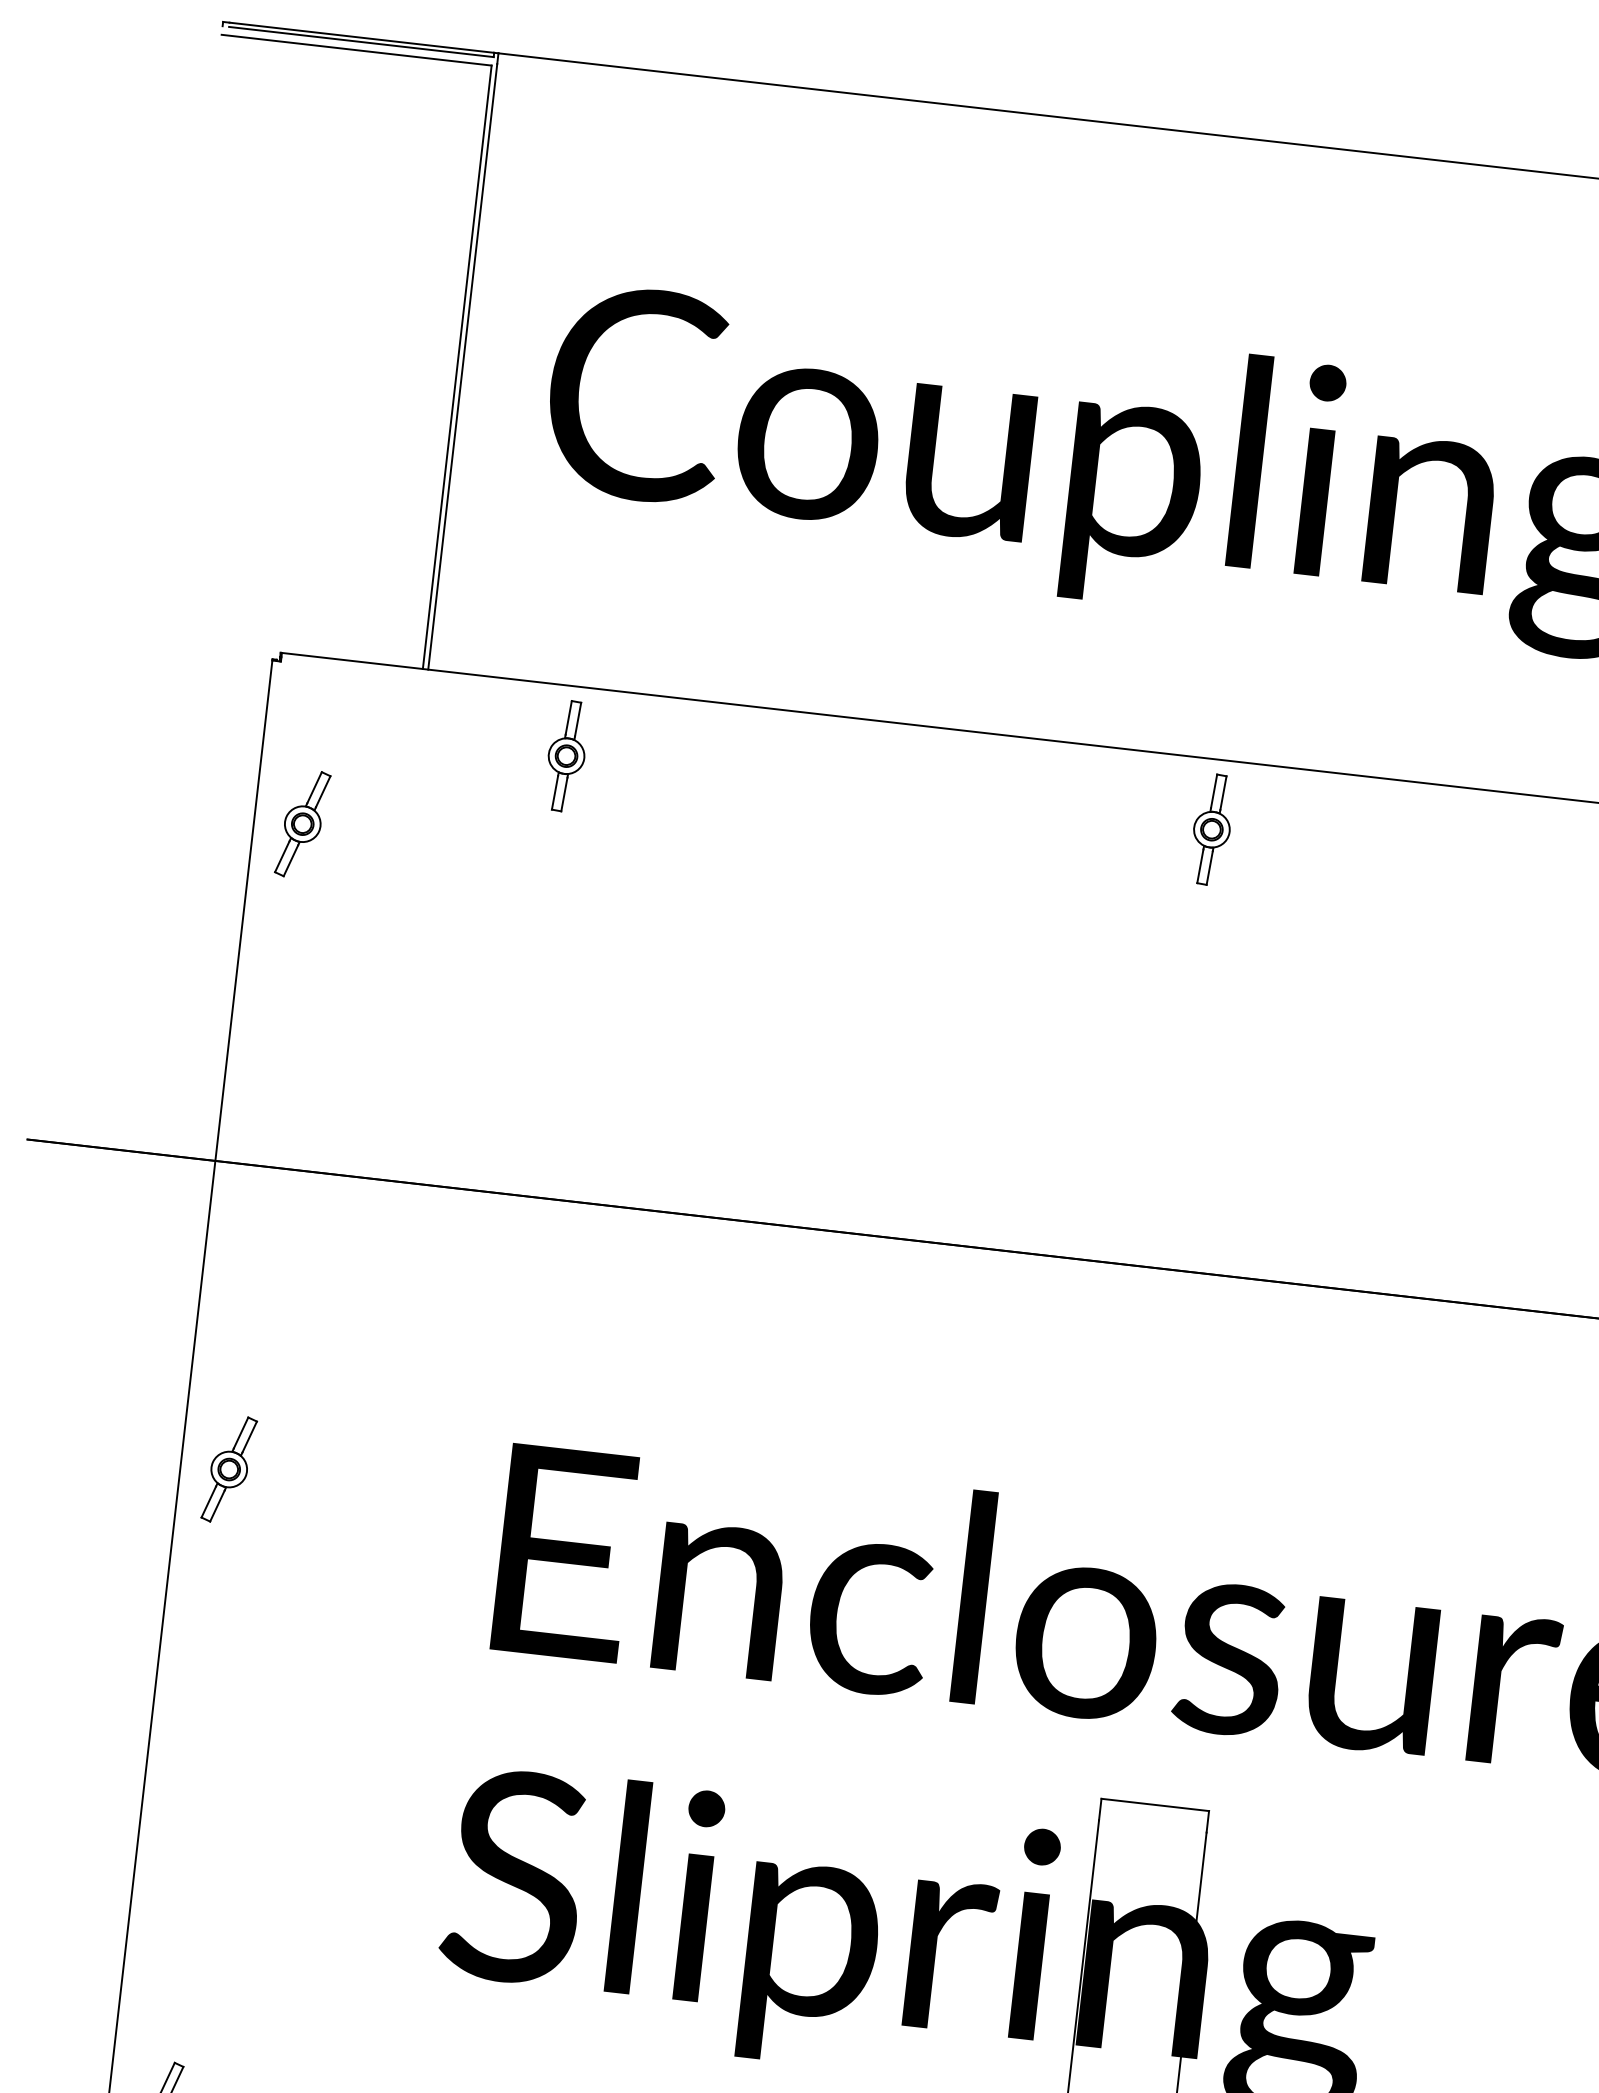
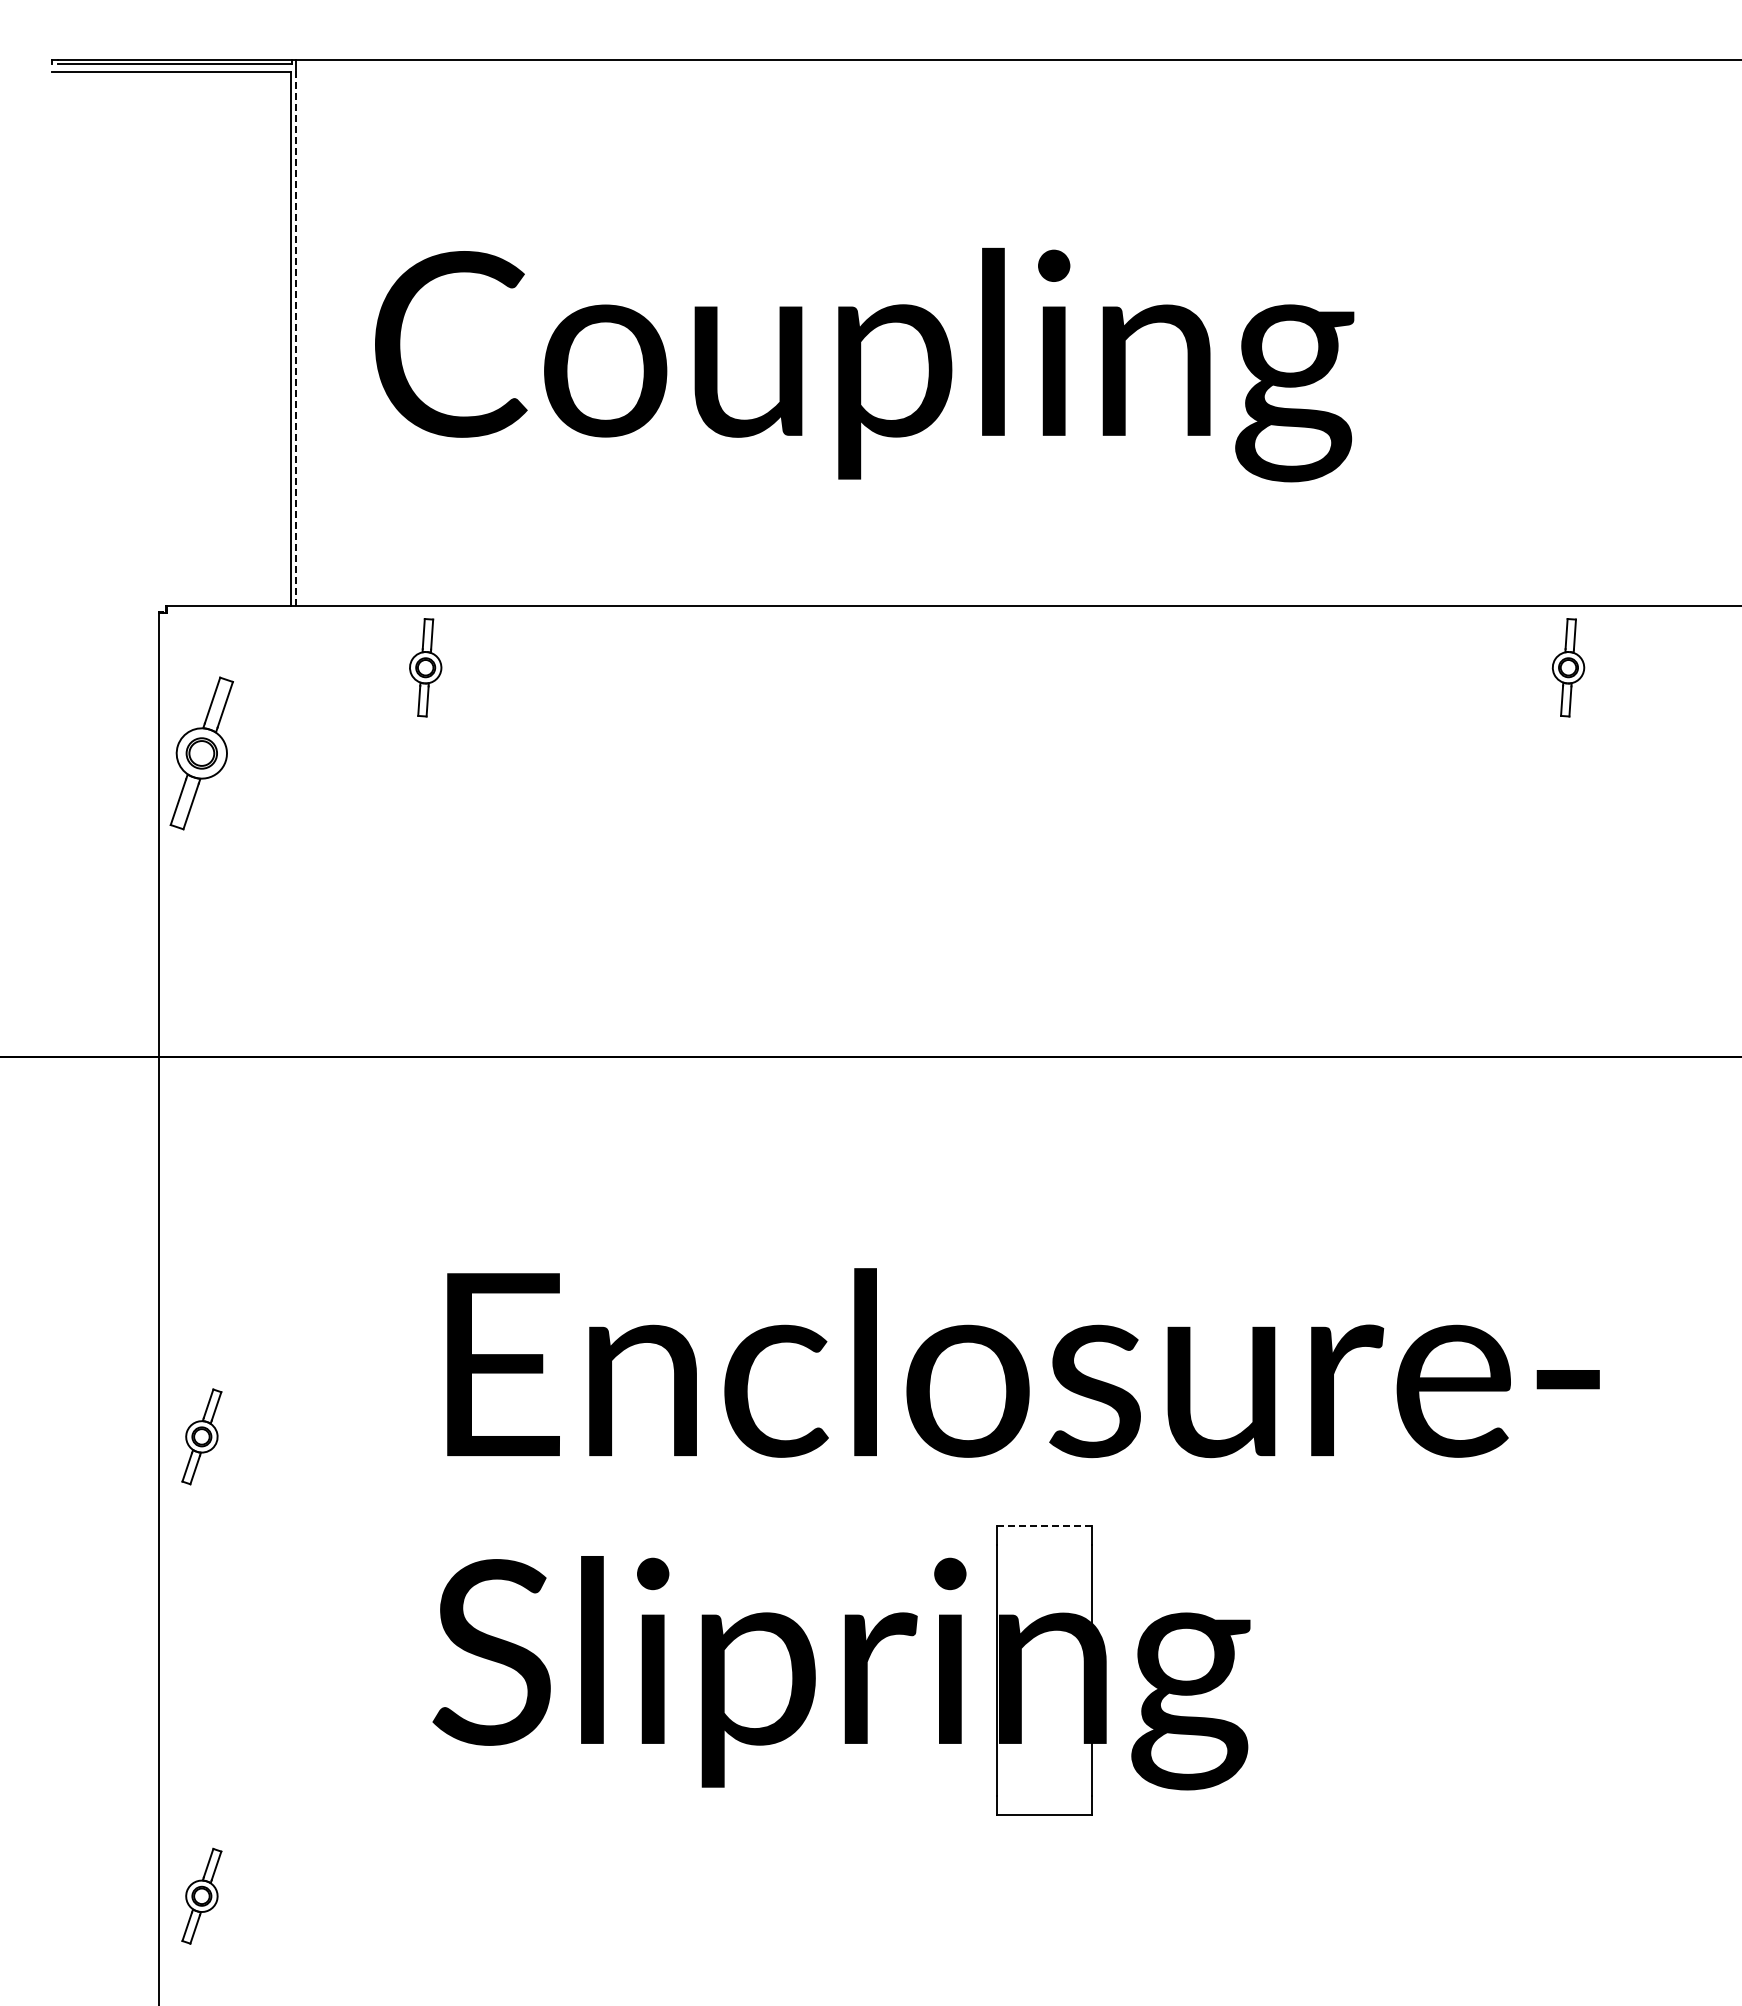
line: (463, 366) -> (296, 337), solid -> dashed
part: (302, 824) -> (201, 753), size x1.6
part: (1211, 829) -> (996, 667), removed
part: (228, 1469) -> (201, 1436), moved
line: (1155, 1804) -> (1044, 1525), solid -> dashed

